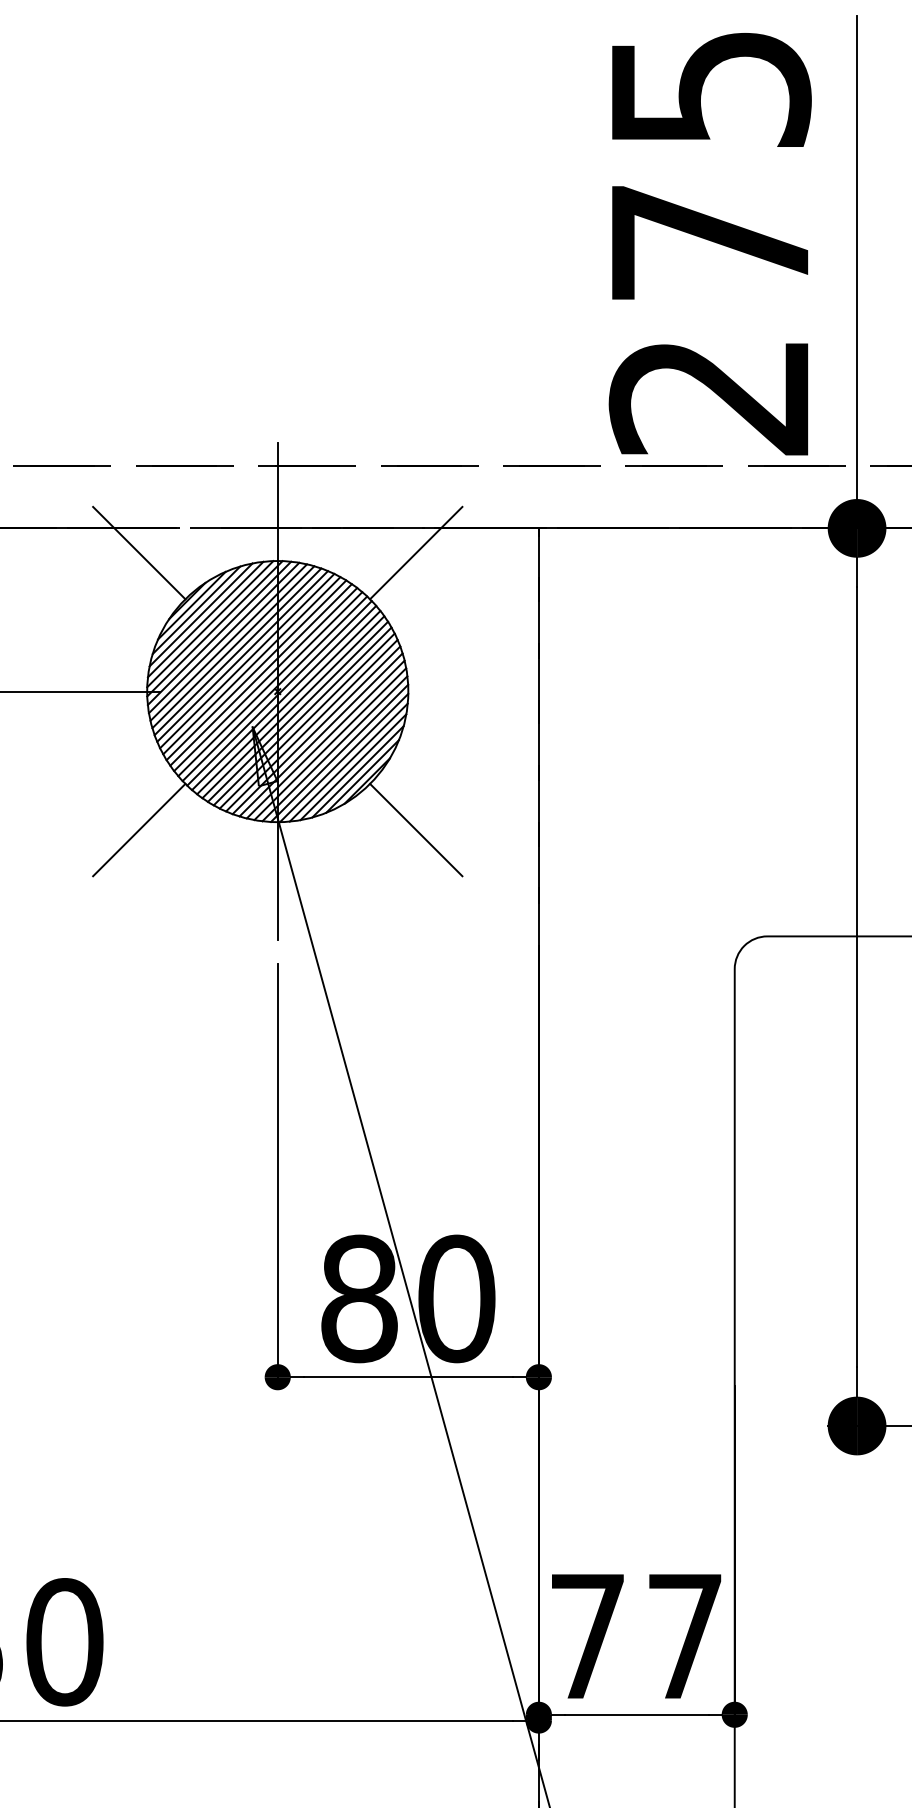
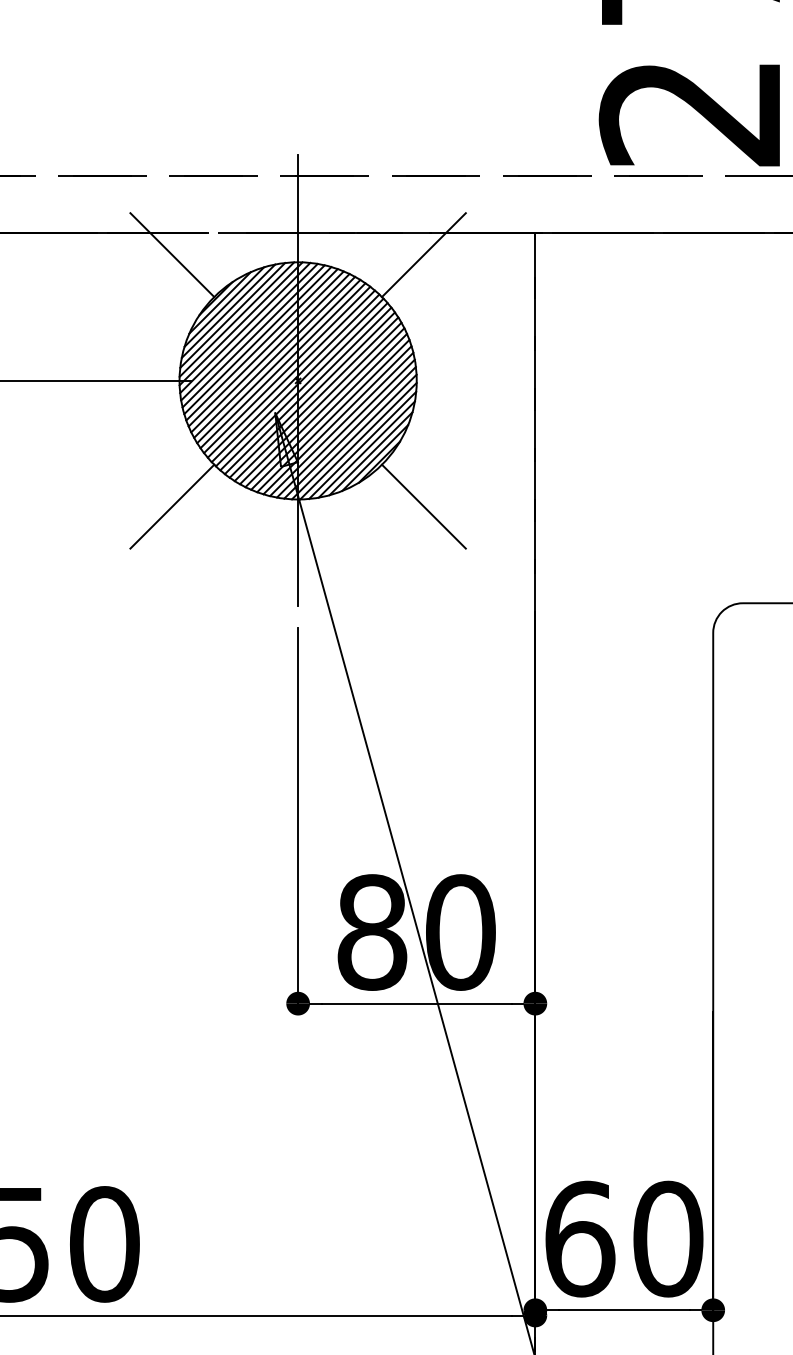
text: (636, 1636) -> (623, 1239), 77 -> 60

